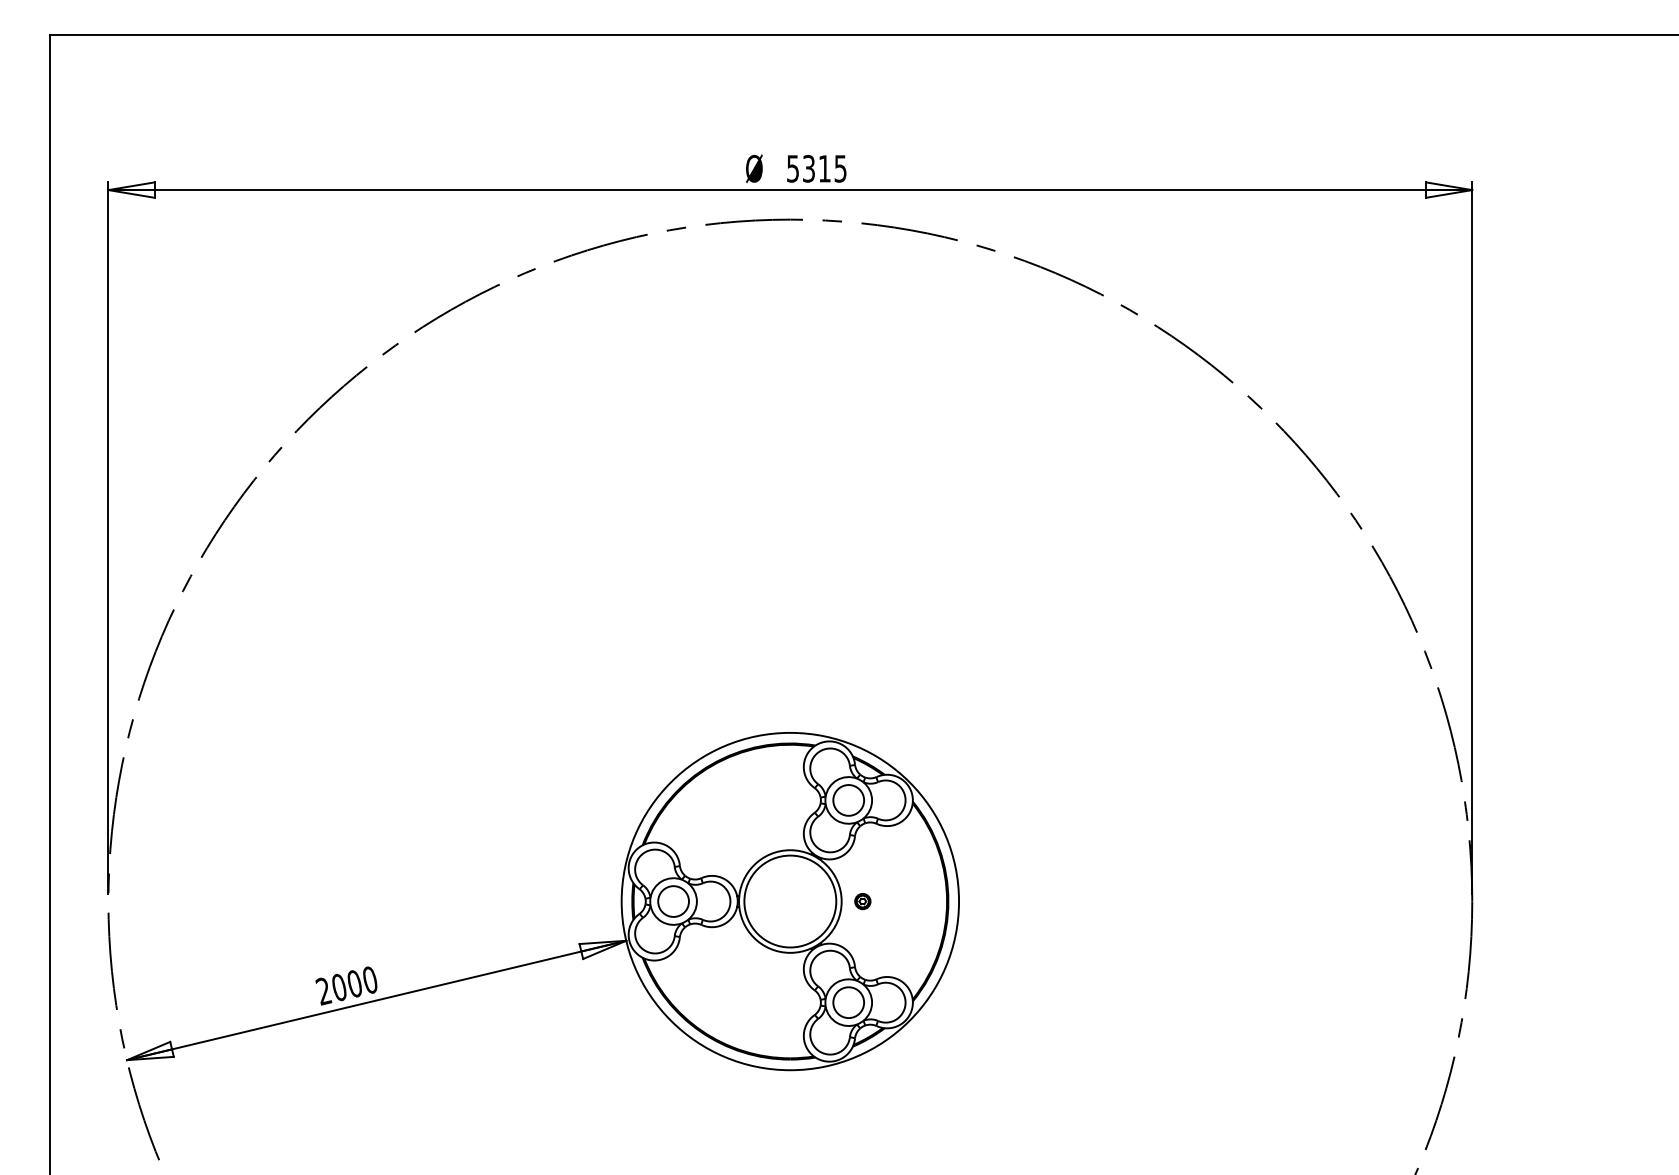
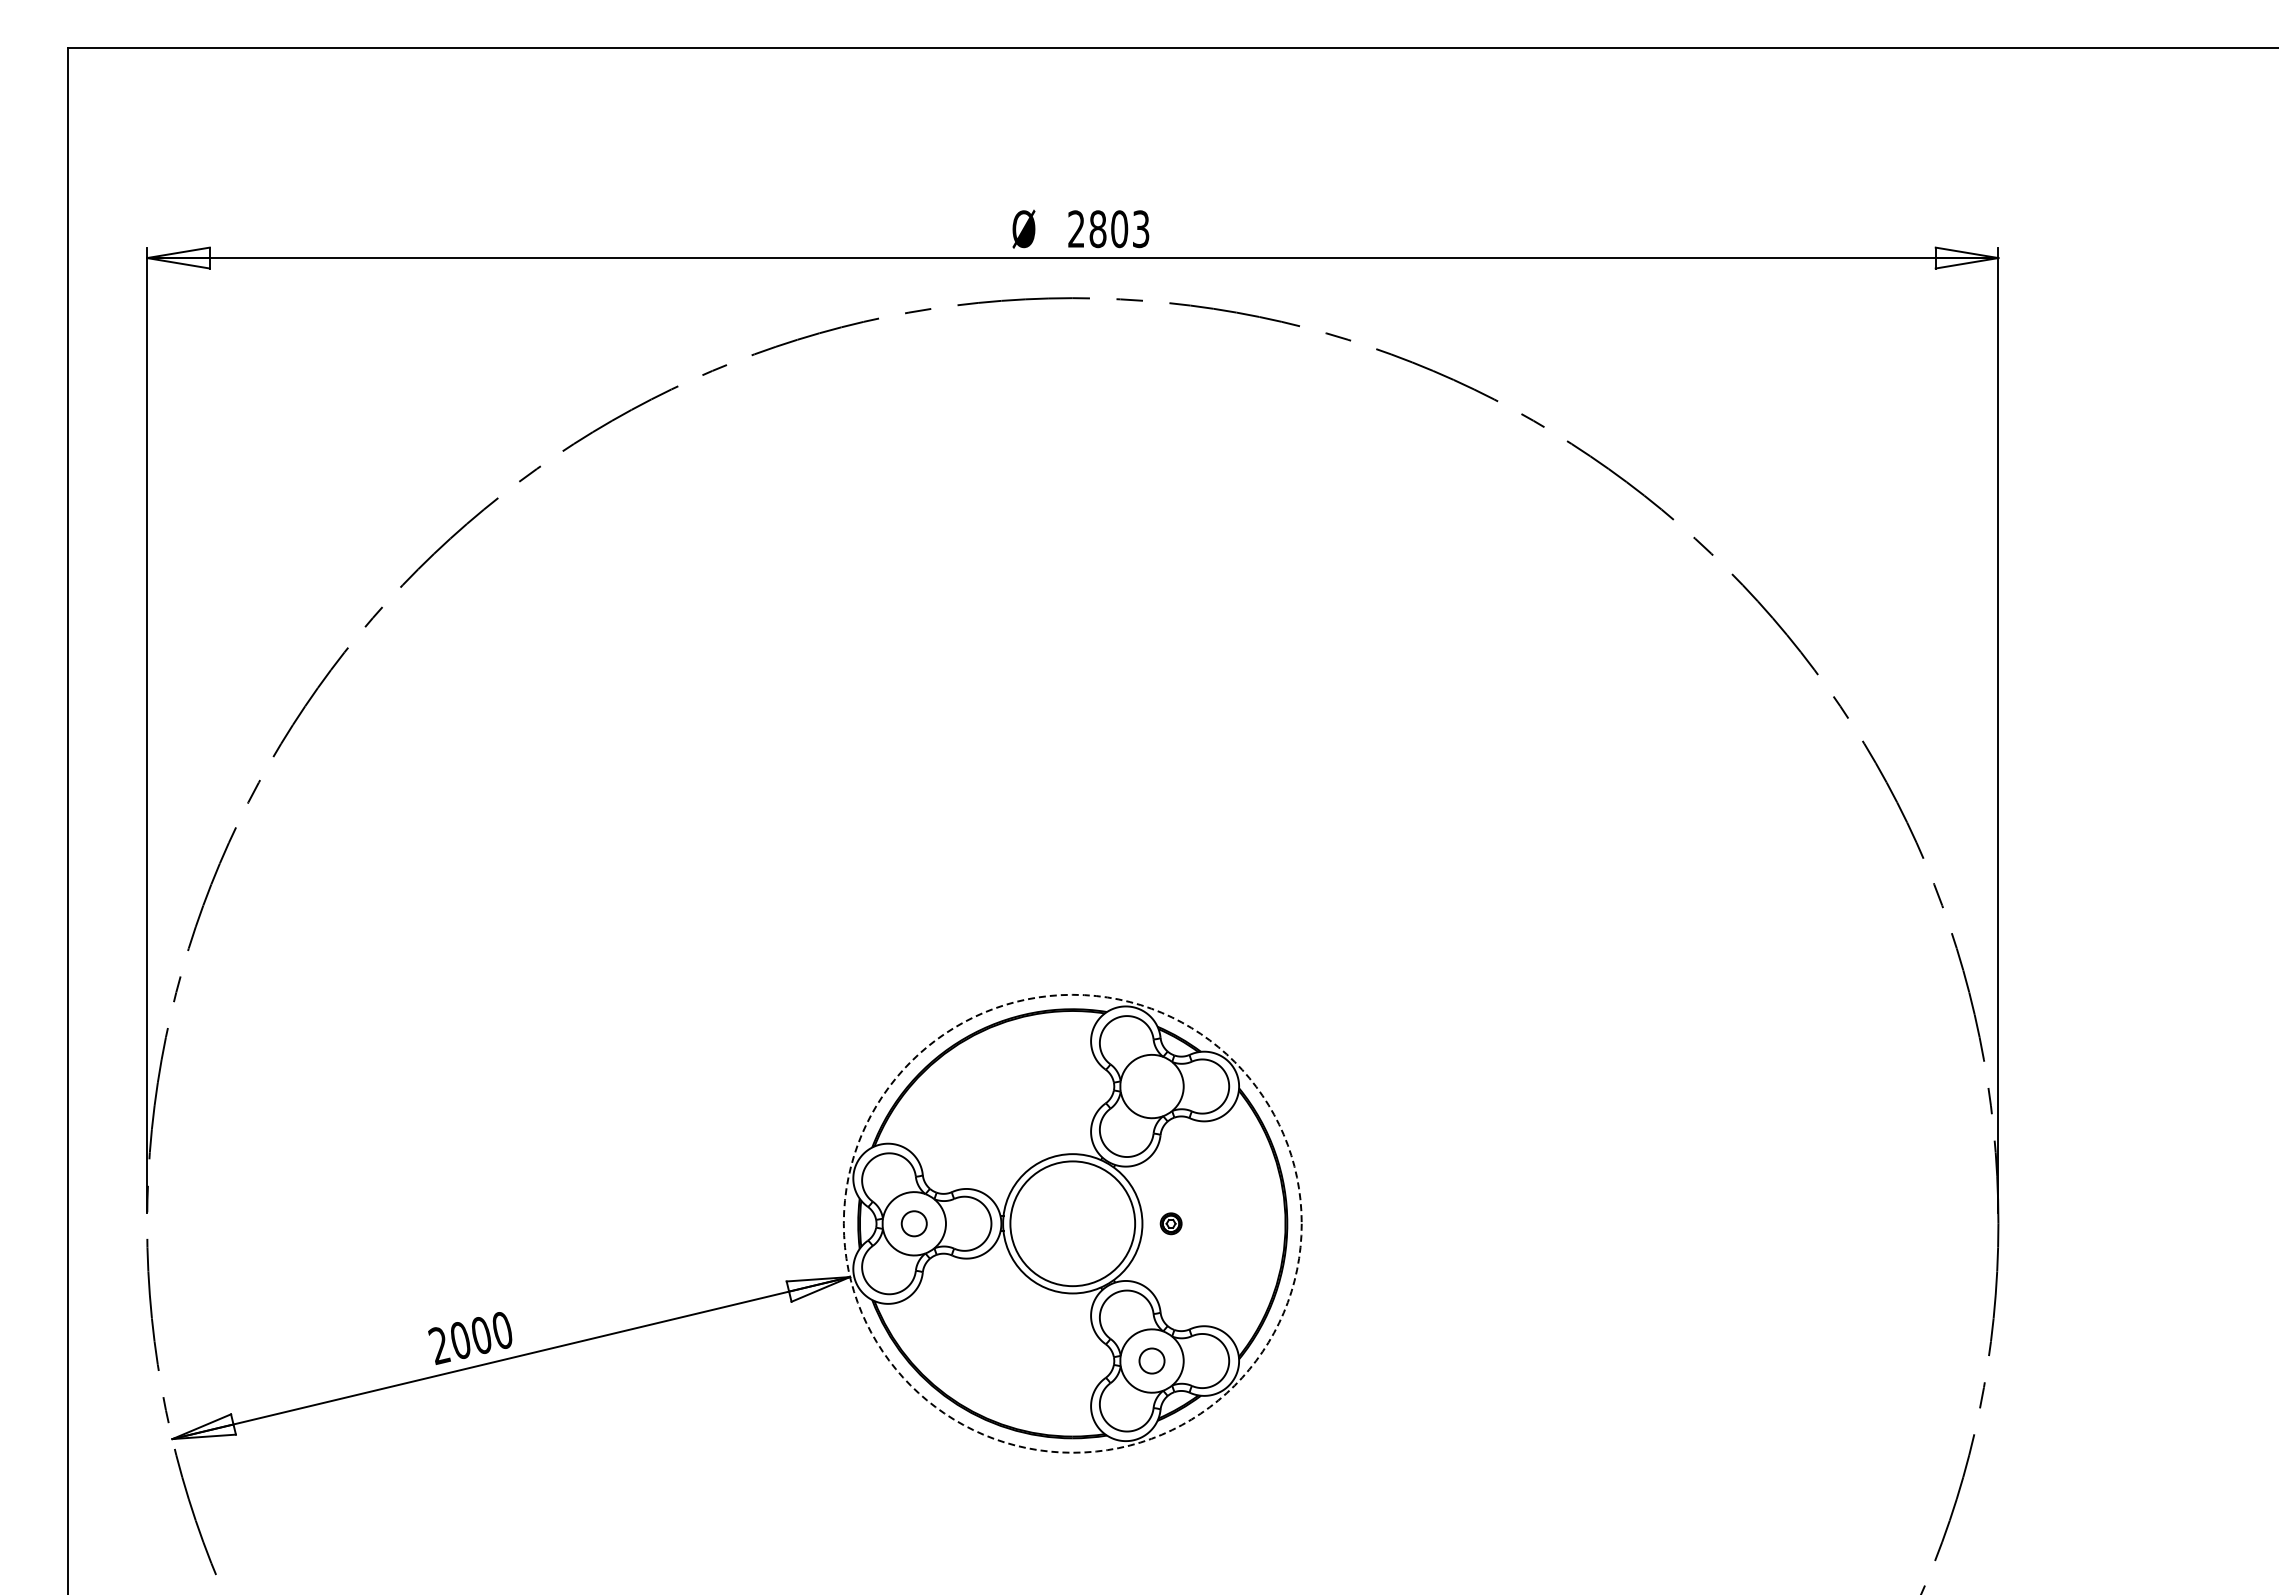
text: (816, 169) -> (1108, 229), 5315 -> 2803
circle: (848, 800) -> (1151, 1086), removed
circle: (673, 901) -> (914, 1223), size x0.6
circle: (790, 901) -> (1072, 1223), solid -> dashed
circle: (848, 1002) -> (1151, 1360), size x0.6

